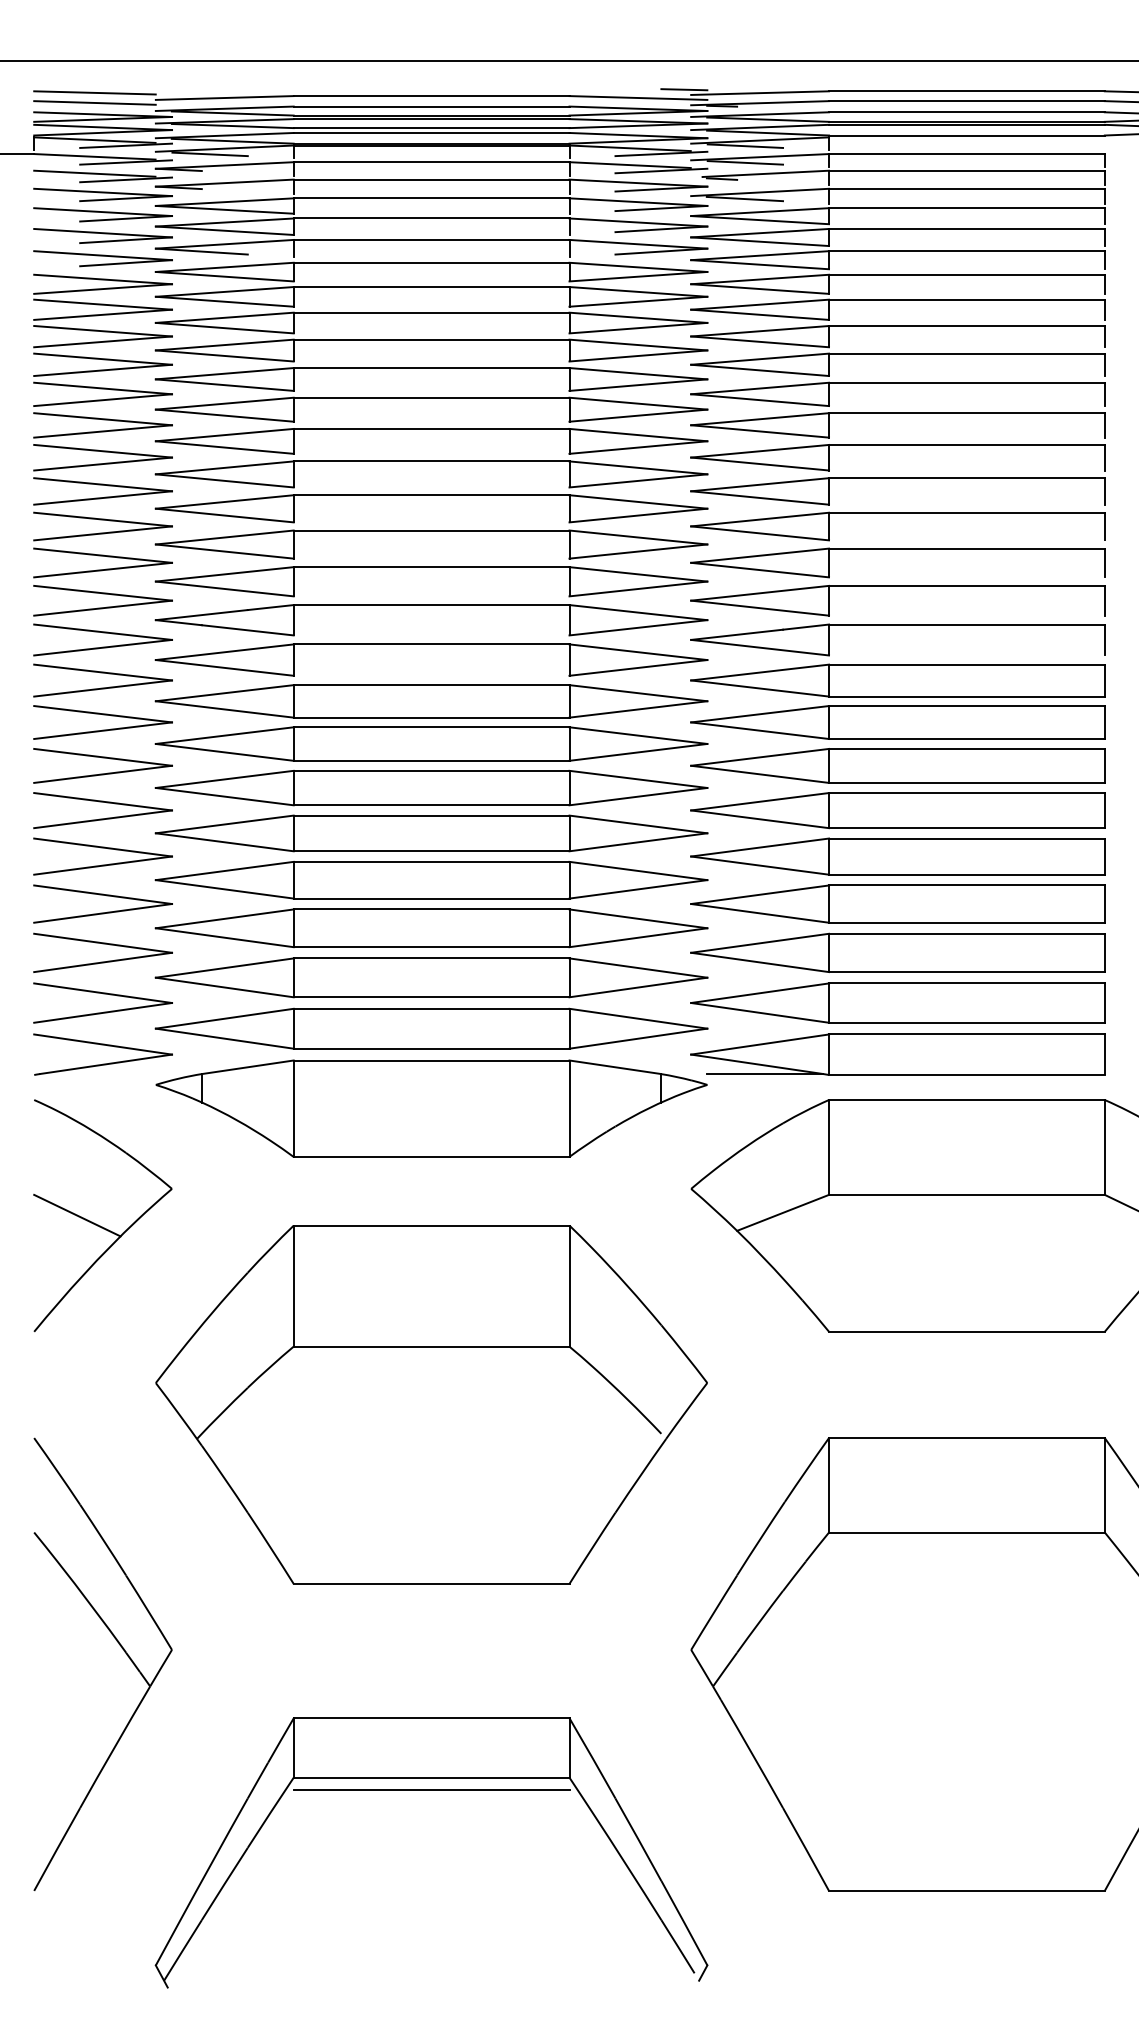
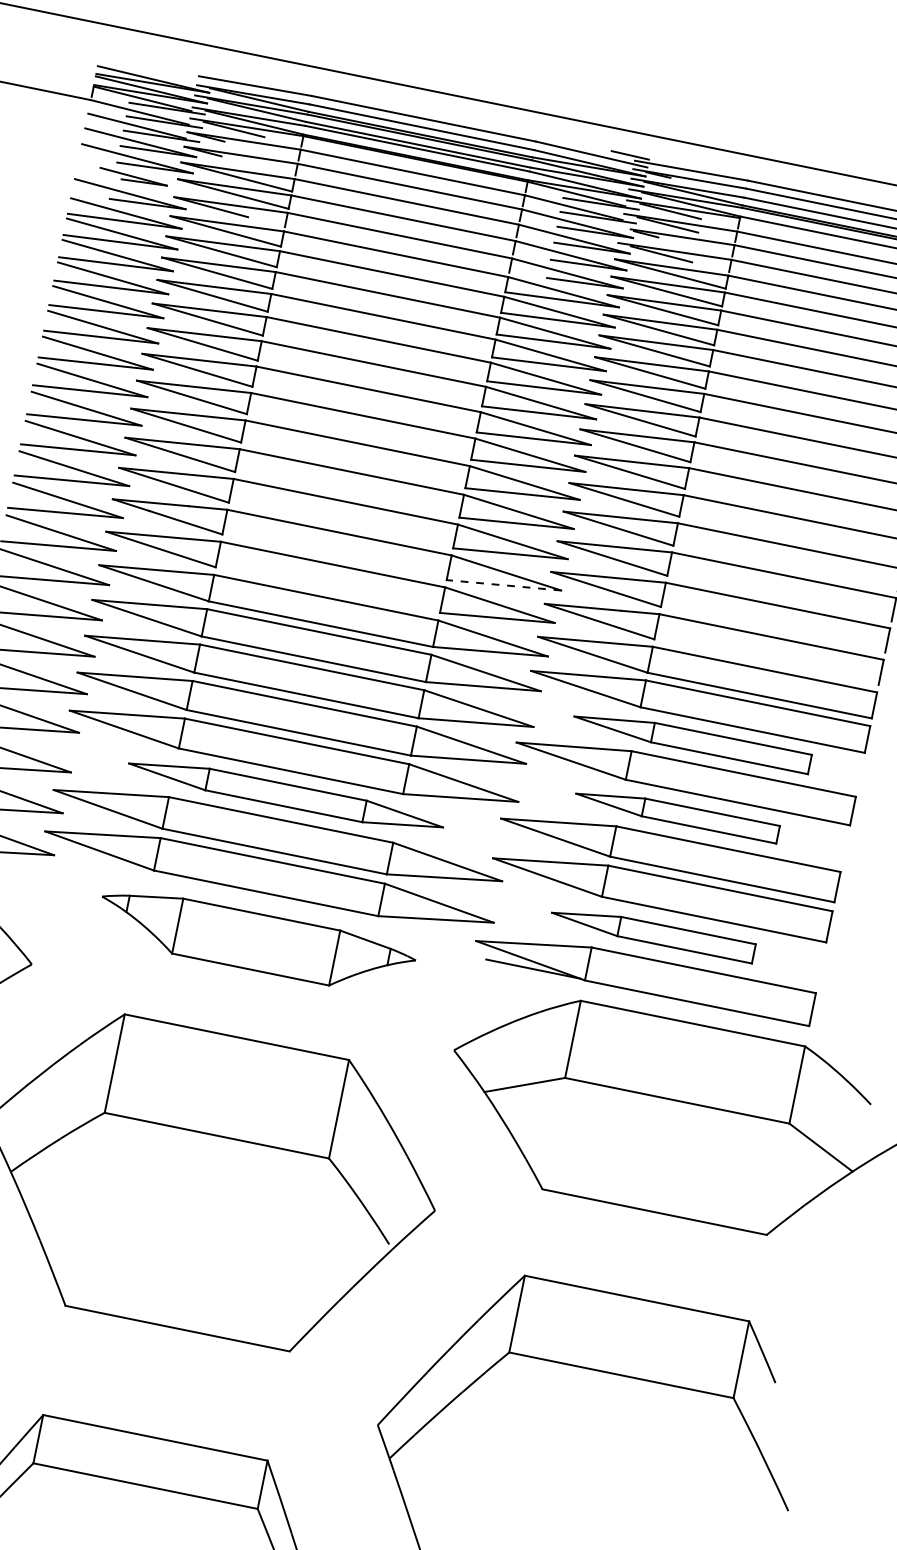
line: (94, 92) -> (150, 60), removed
line: (94, 102) -> (148, 68), removed
part: (102, 235) -> (133, 177), size x0.6
line: (637, 627) -> (503, 584), solid -> dashed
part: (897, 765) -> (691, 740), size x0.7
part: (897, 856) -> (676, 814), size x0.6
part: (431, 928) -> (285, 795), size x0.7
part: (897, 1002) -> (652, 932), size x0.6
part: (431, 1108) -> (256, 941), size x0.7
line: (431, 1789) -> (143, 1495), removed

